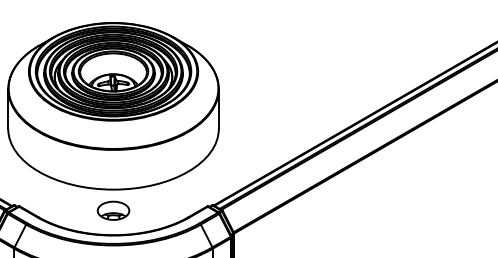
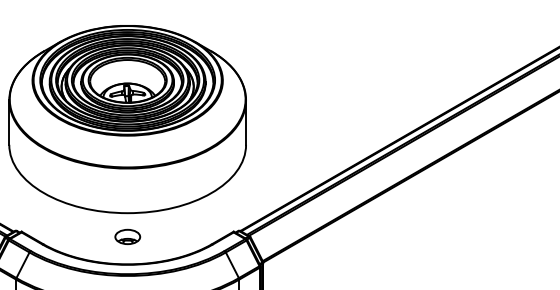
part: (113, 210) -> (127, 236), size x0.7

